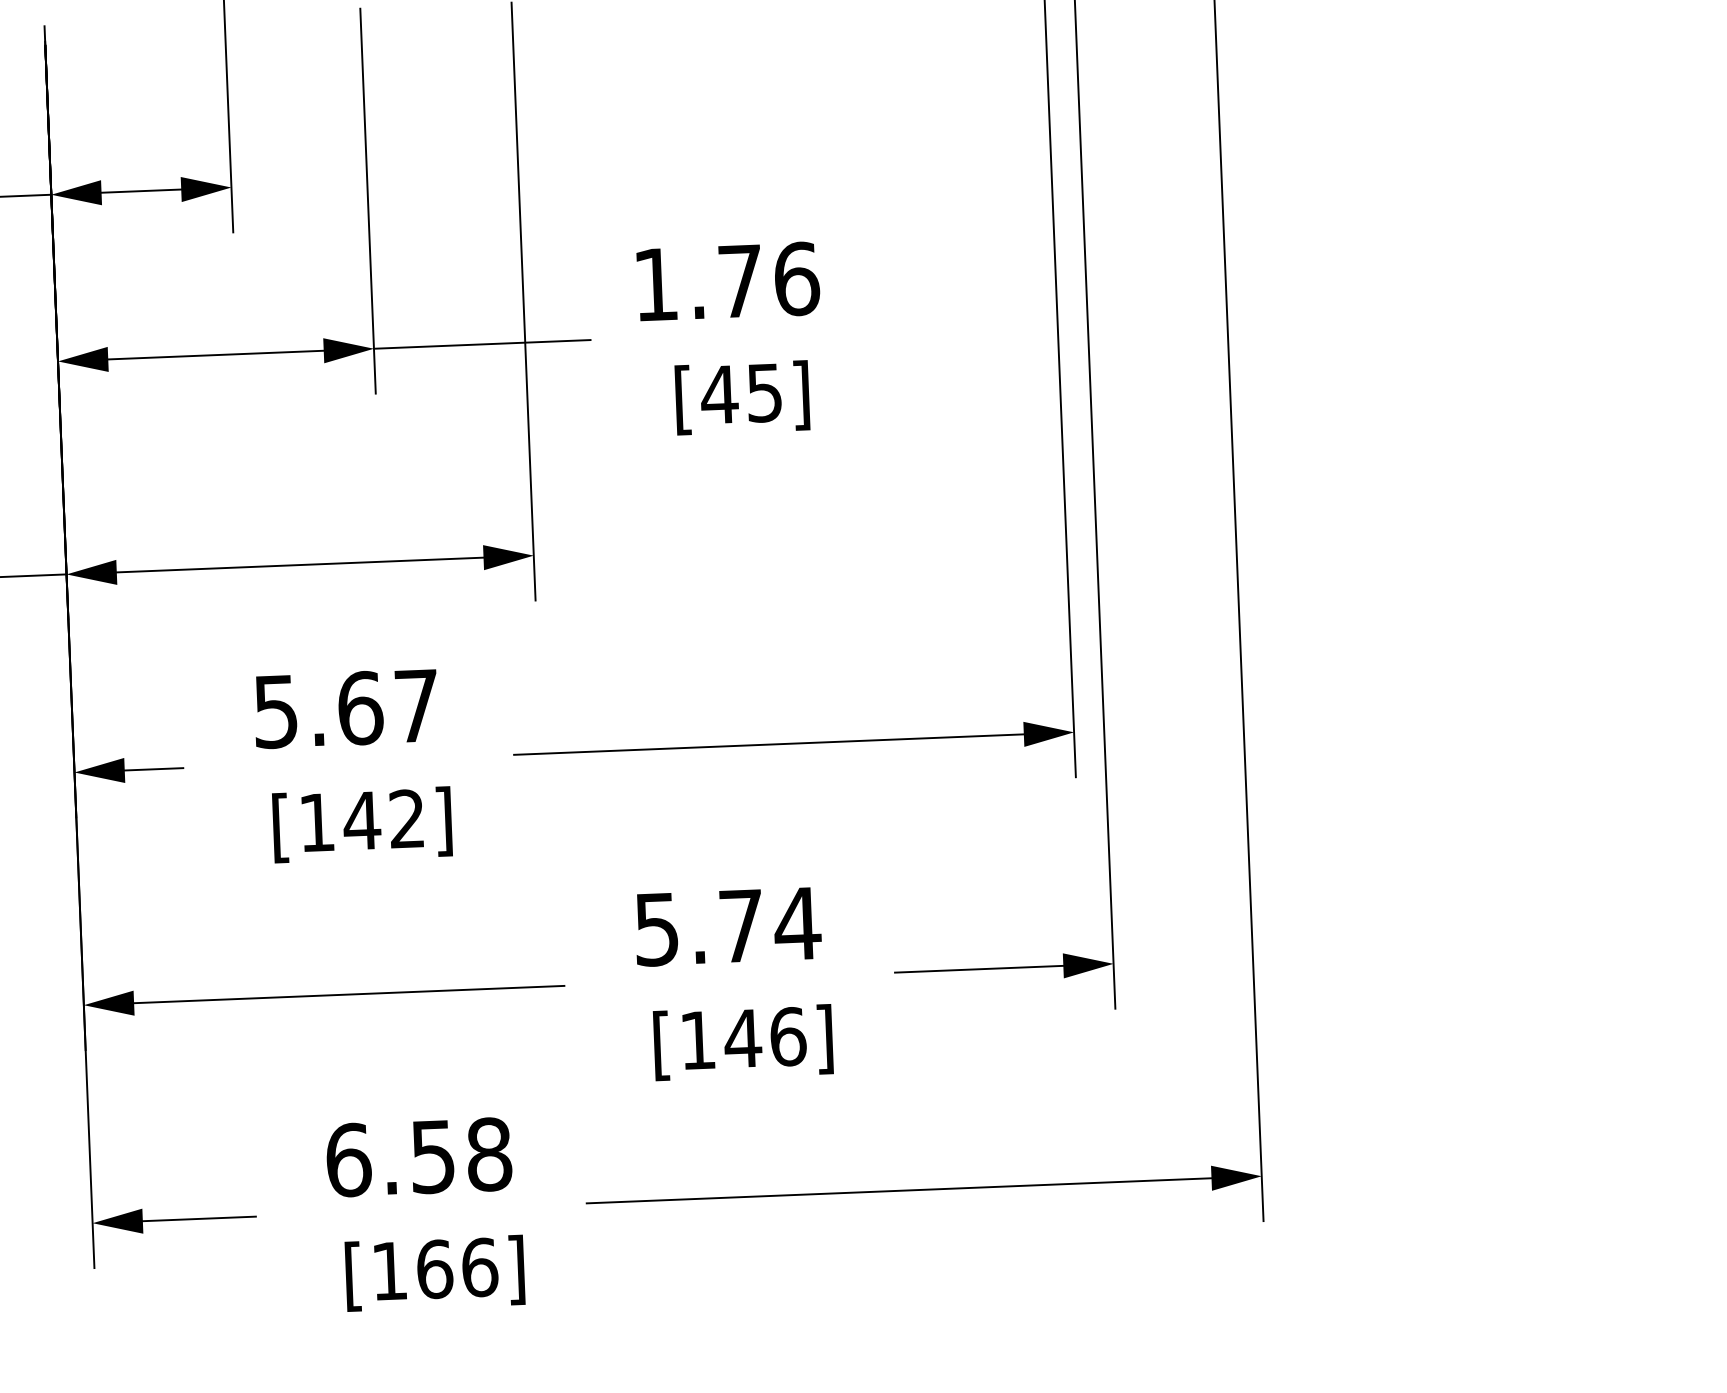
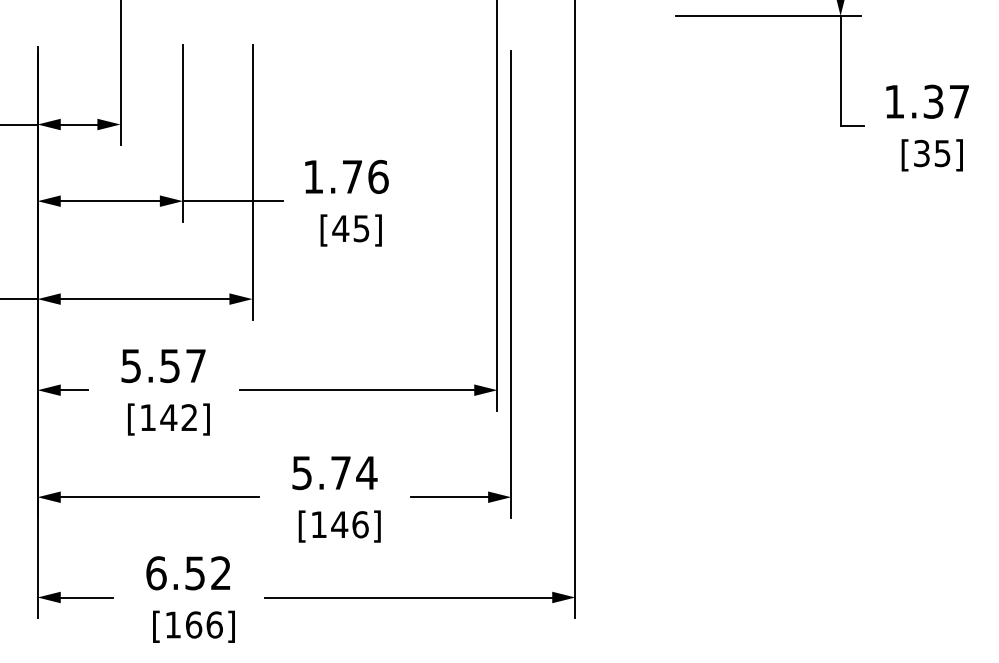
text: (361, 709) -> (170, 366), 5.67 -> 5.57
text: (490, 1154) -> (221, 573), 6.58 -> 6.52

